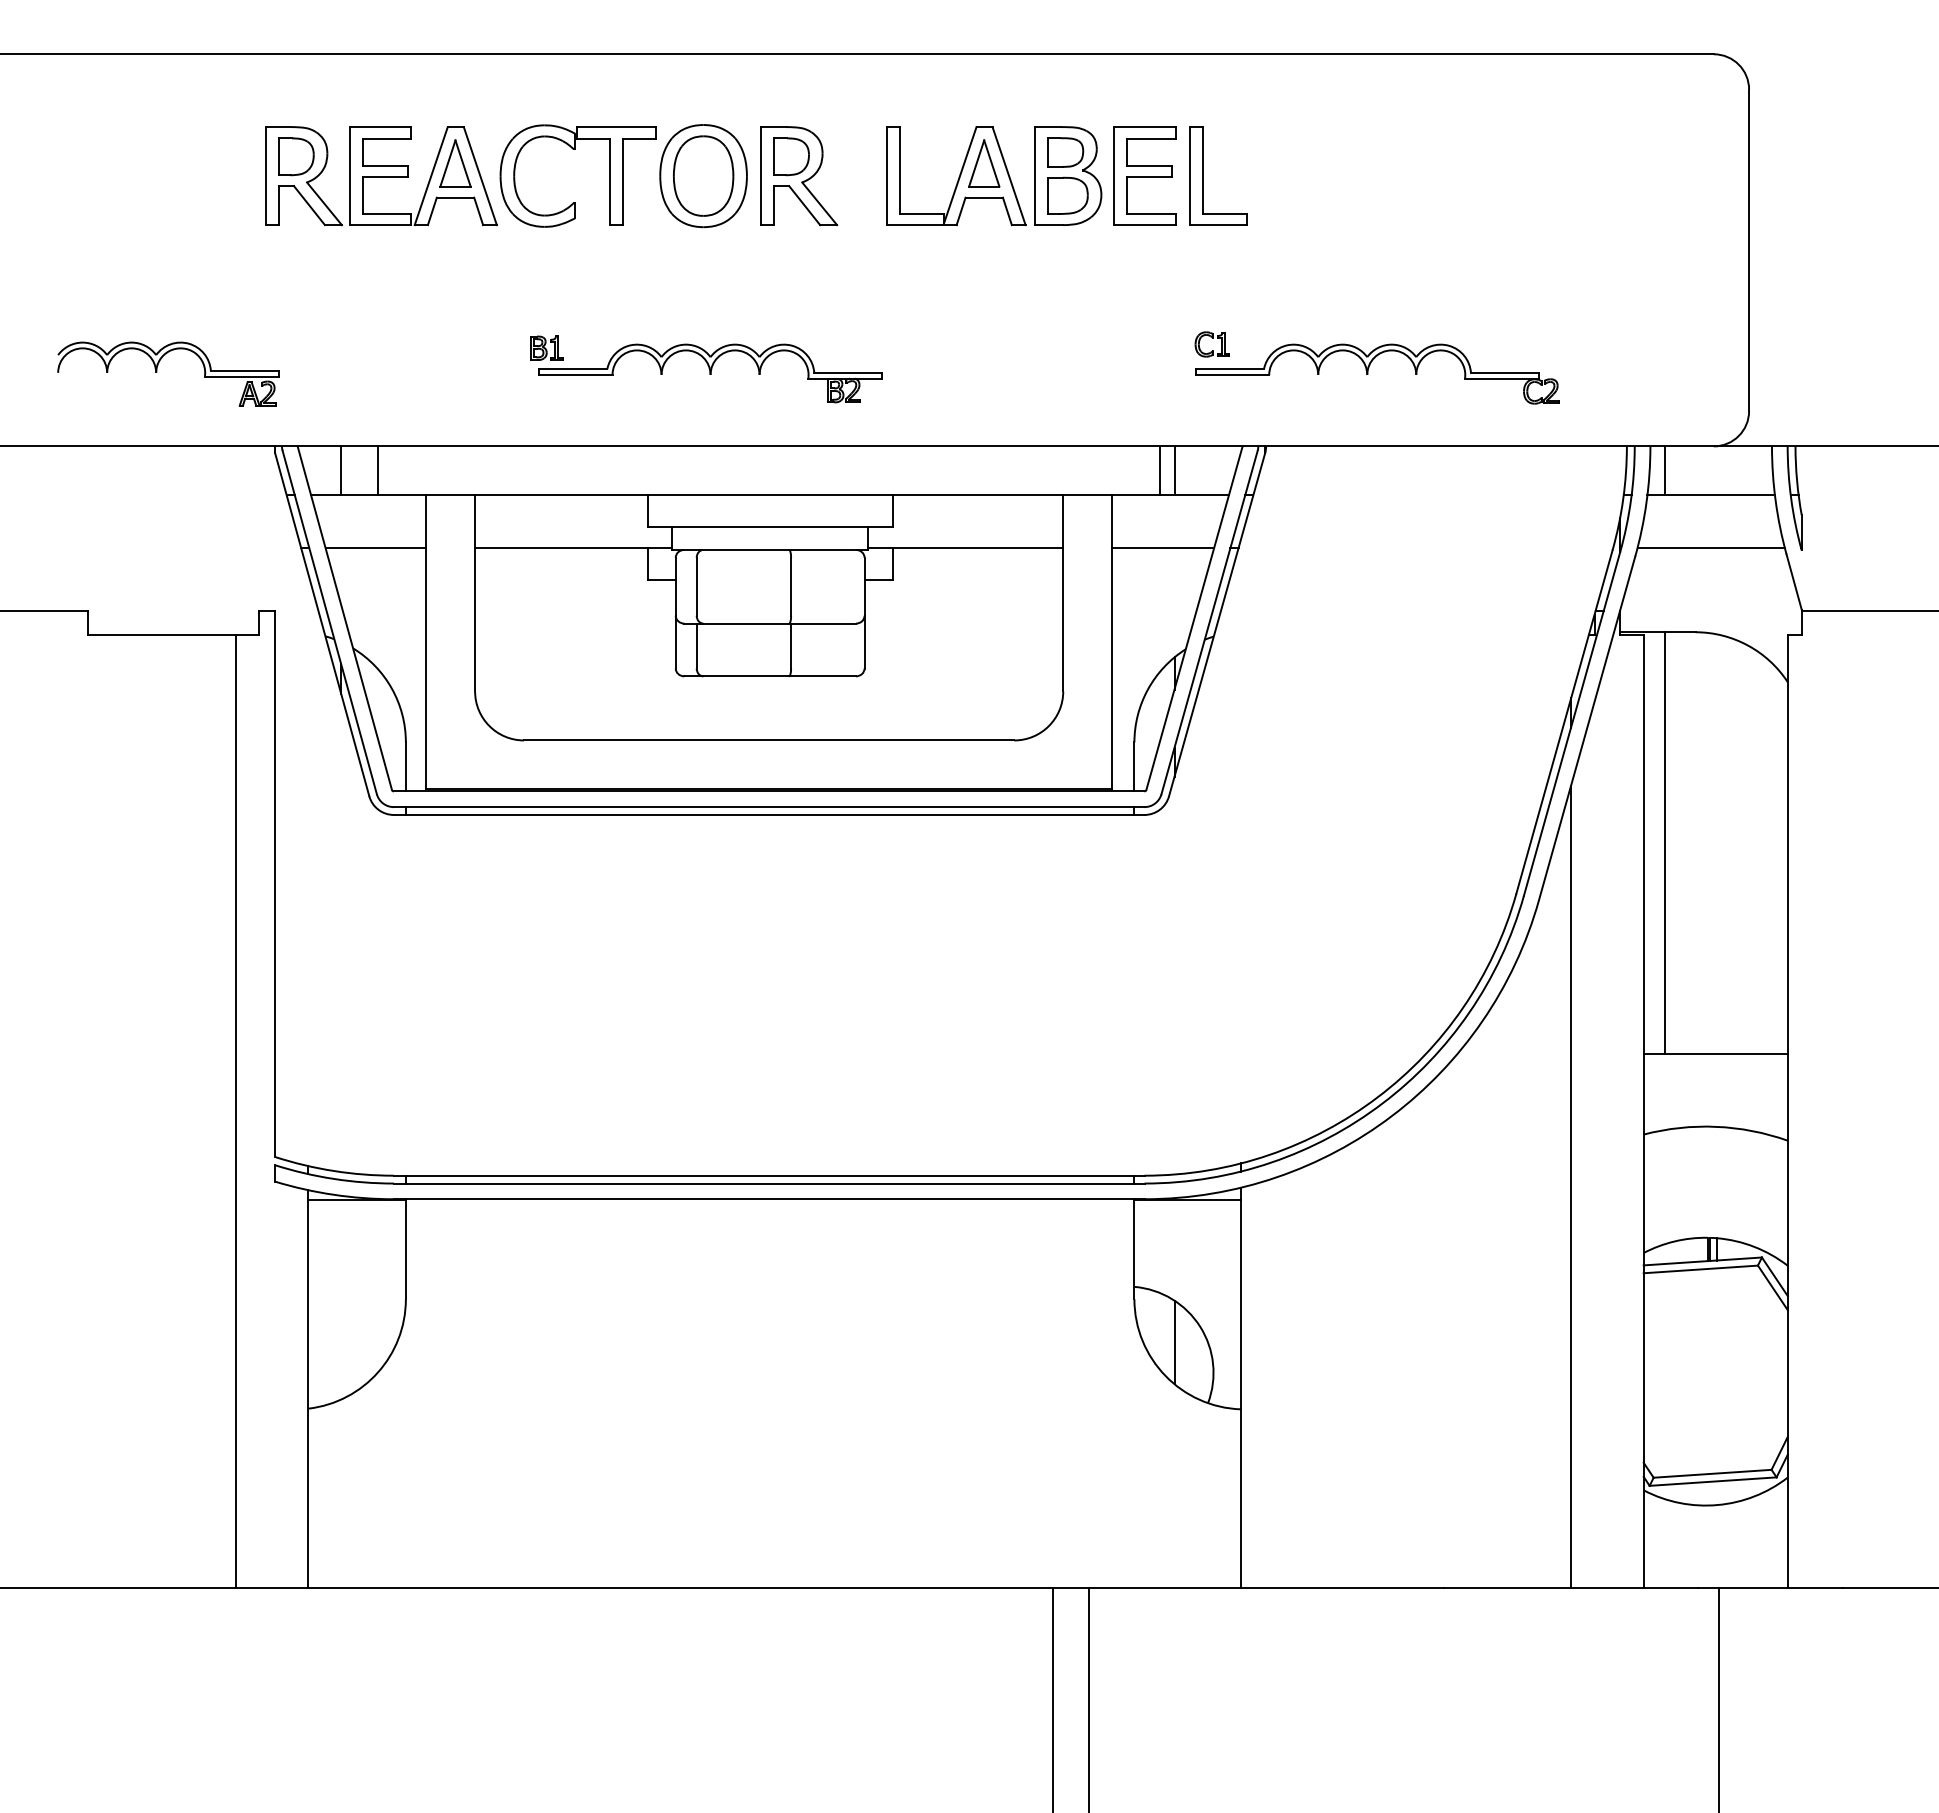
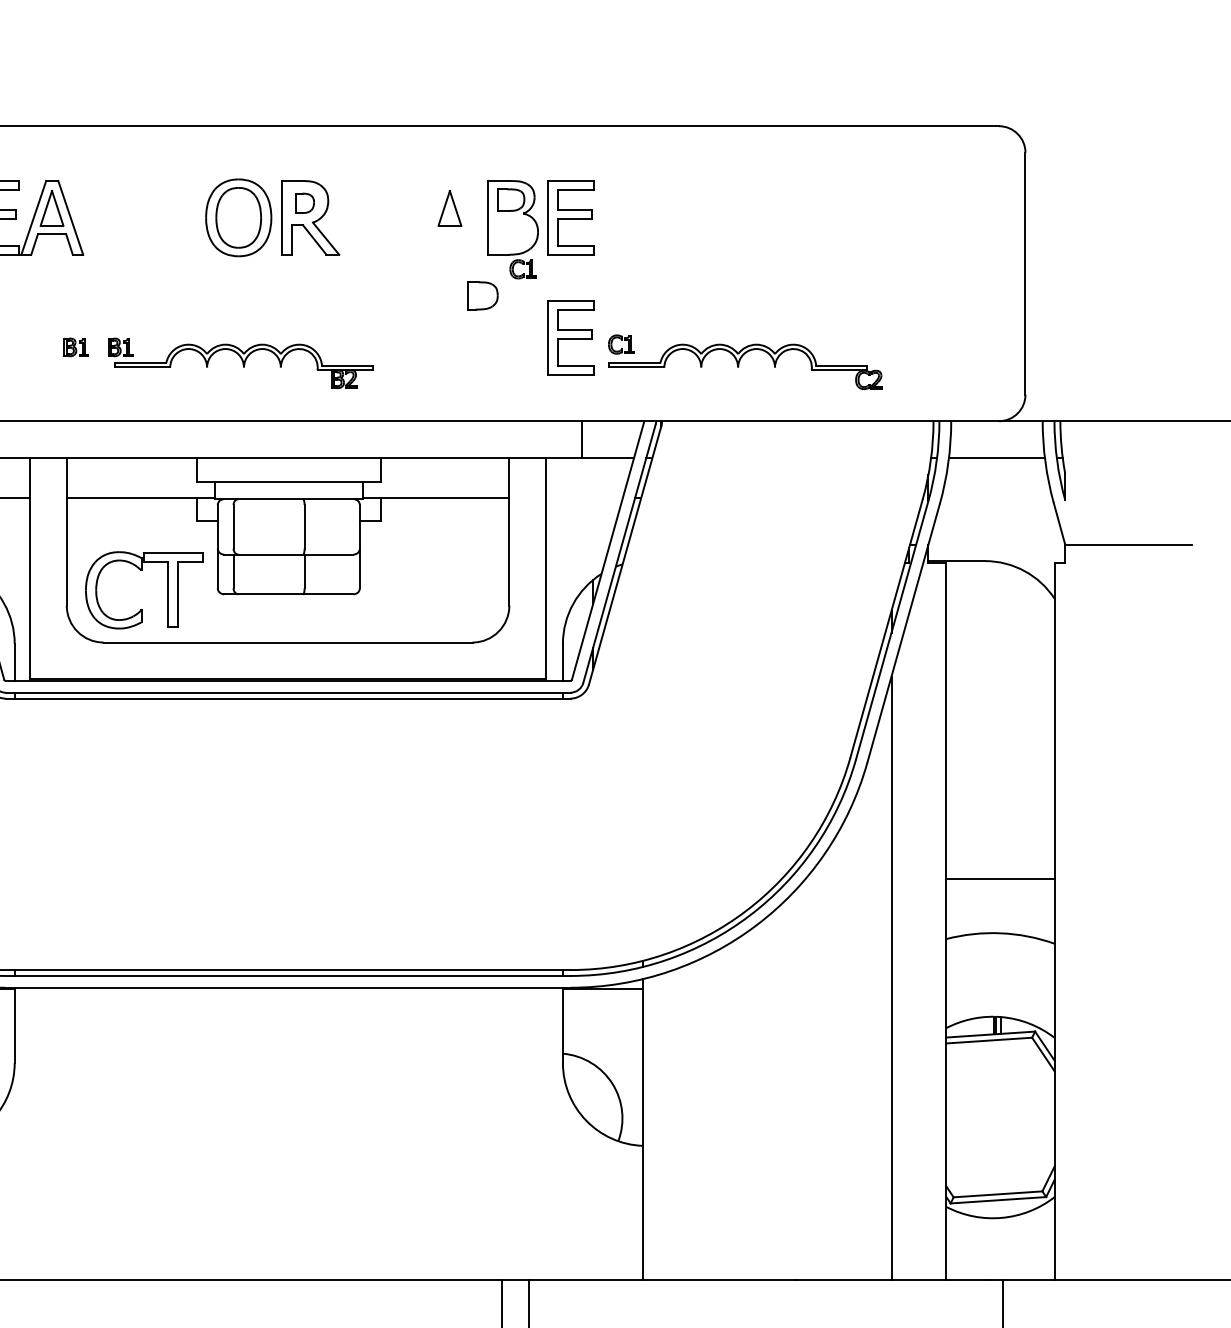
part: (575, 149) -> (142, 570), moved
part: (791, 156) -> (304, 203), size x0.7
part: (1203, 175) -> (614, 217), removed
part: (956, 176) -> (429, 218), removed
part: (1067, 195) -> (482, 295), moved
part: (1081, 238) -> (523, 264), added
part: (1144, 335) -> (570, 337), added
part: (487, 347) -> (76, 346), added
line: (1174, 470) -> (593, 439), removed
line: (1664, 470) -> (961, 439), removed
line: (1163, 548) -> (584, 498), removed
line: (1710, 548) -> (996, 498), removed
line: (1664, 843) -> (961, 720), removed
line: (1174, 1342) -> (593, 1095), removed

